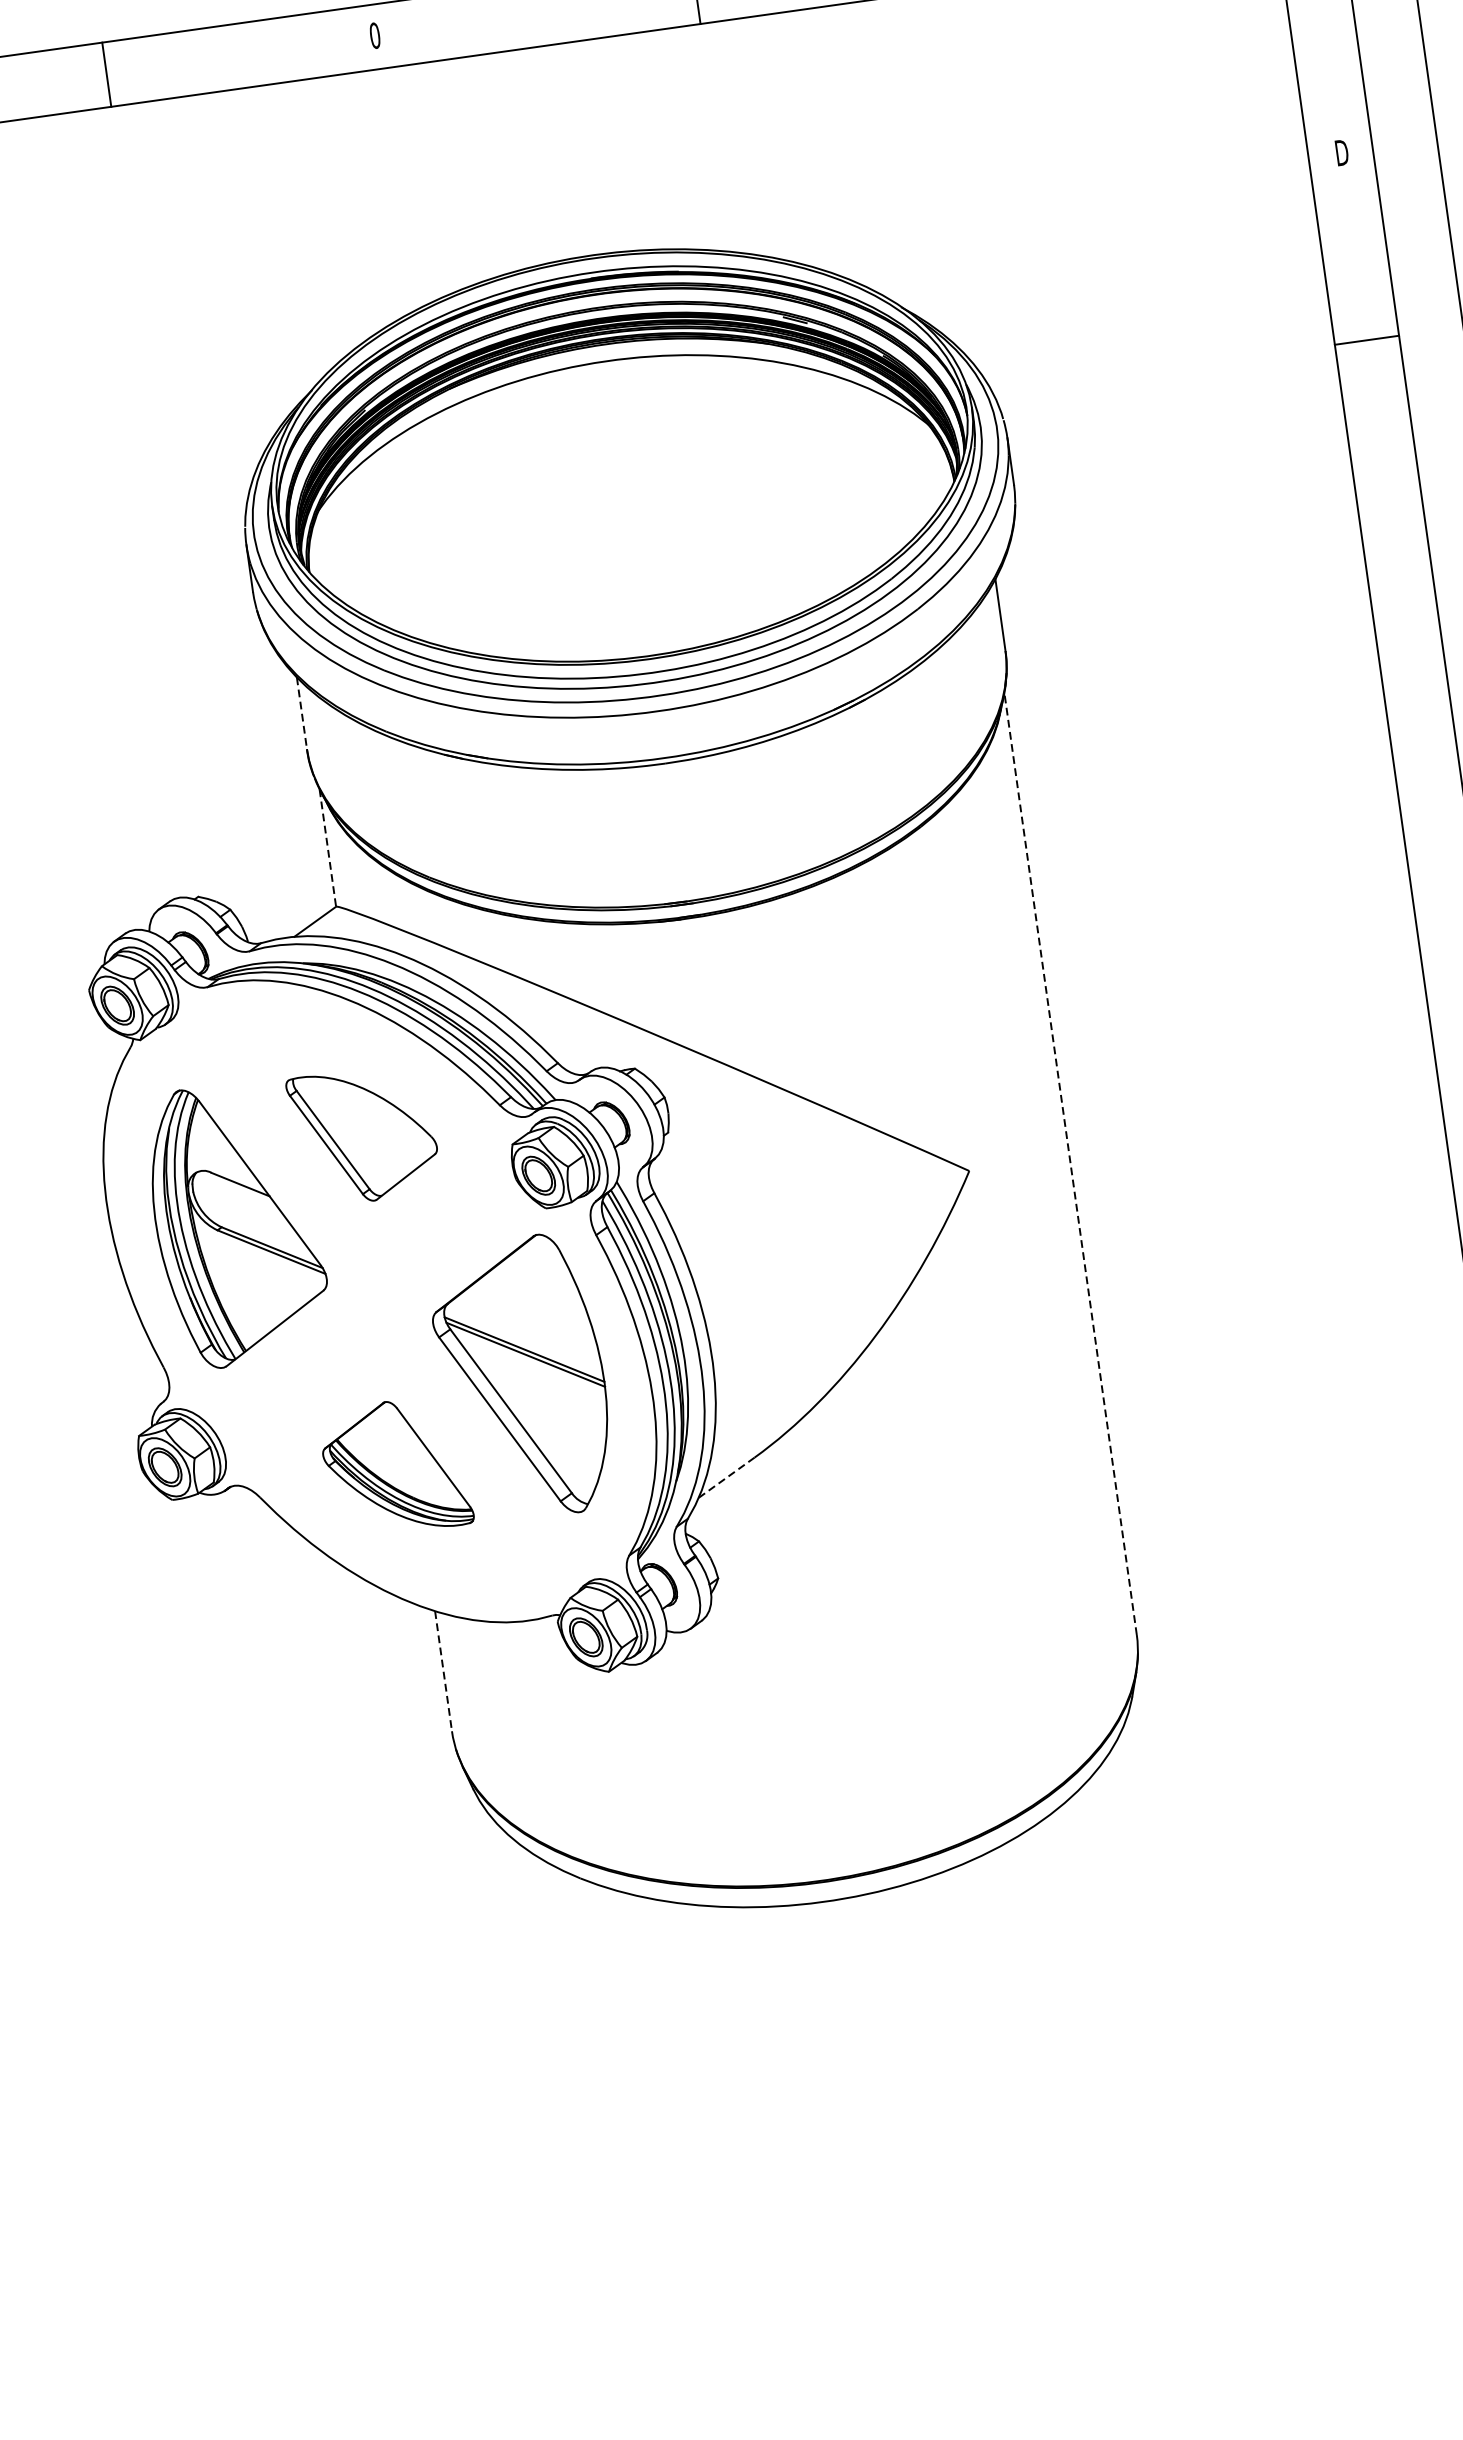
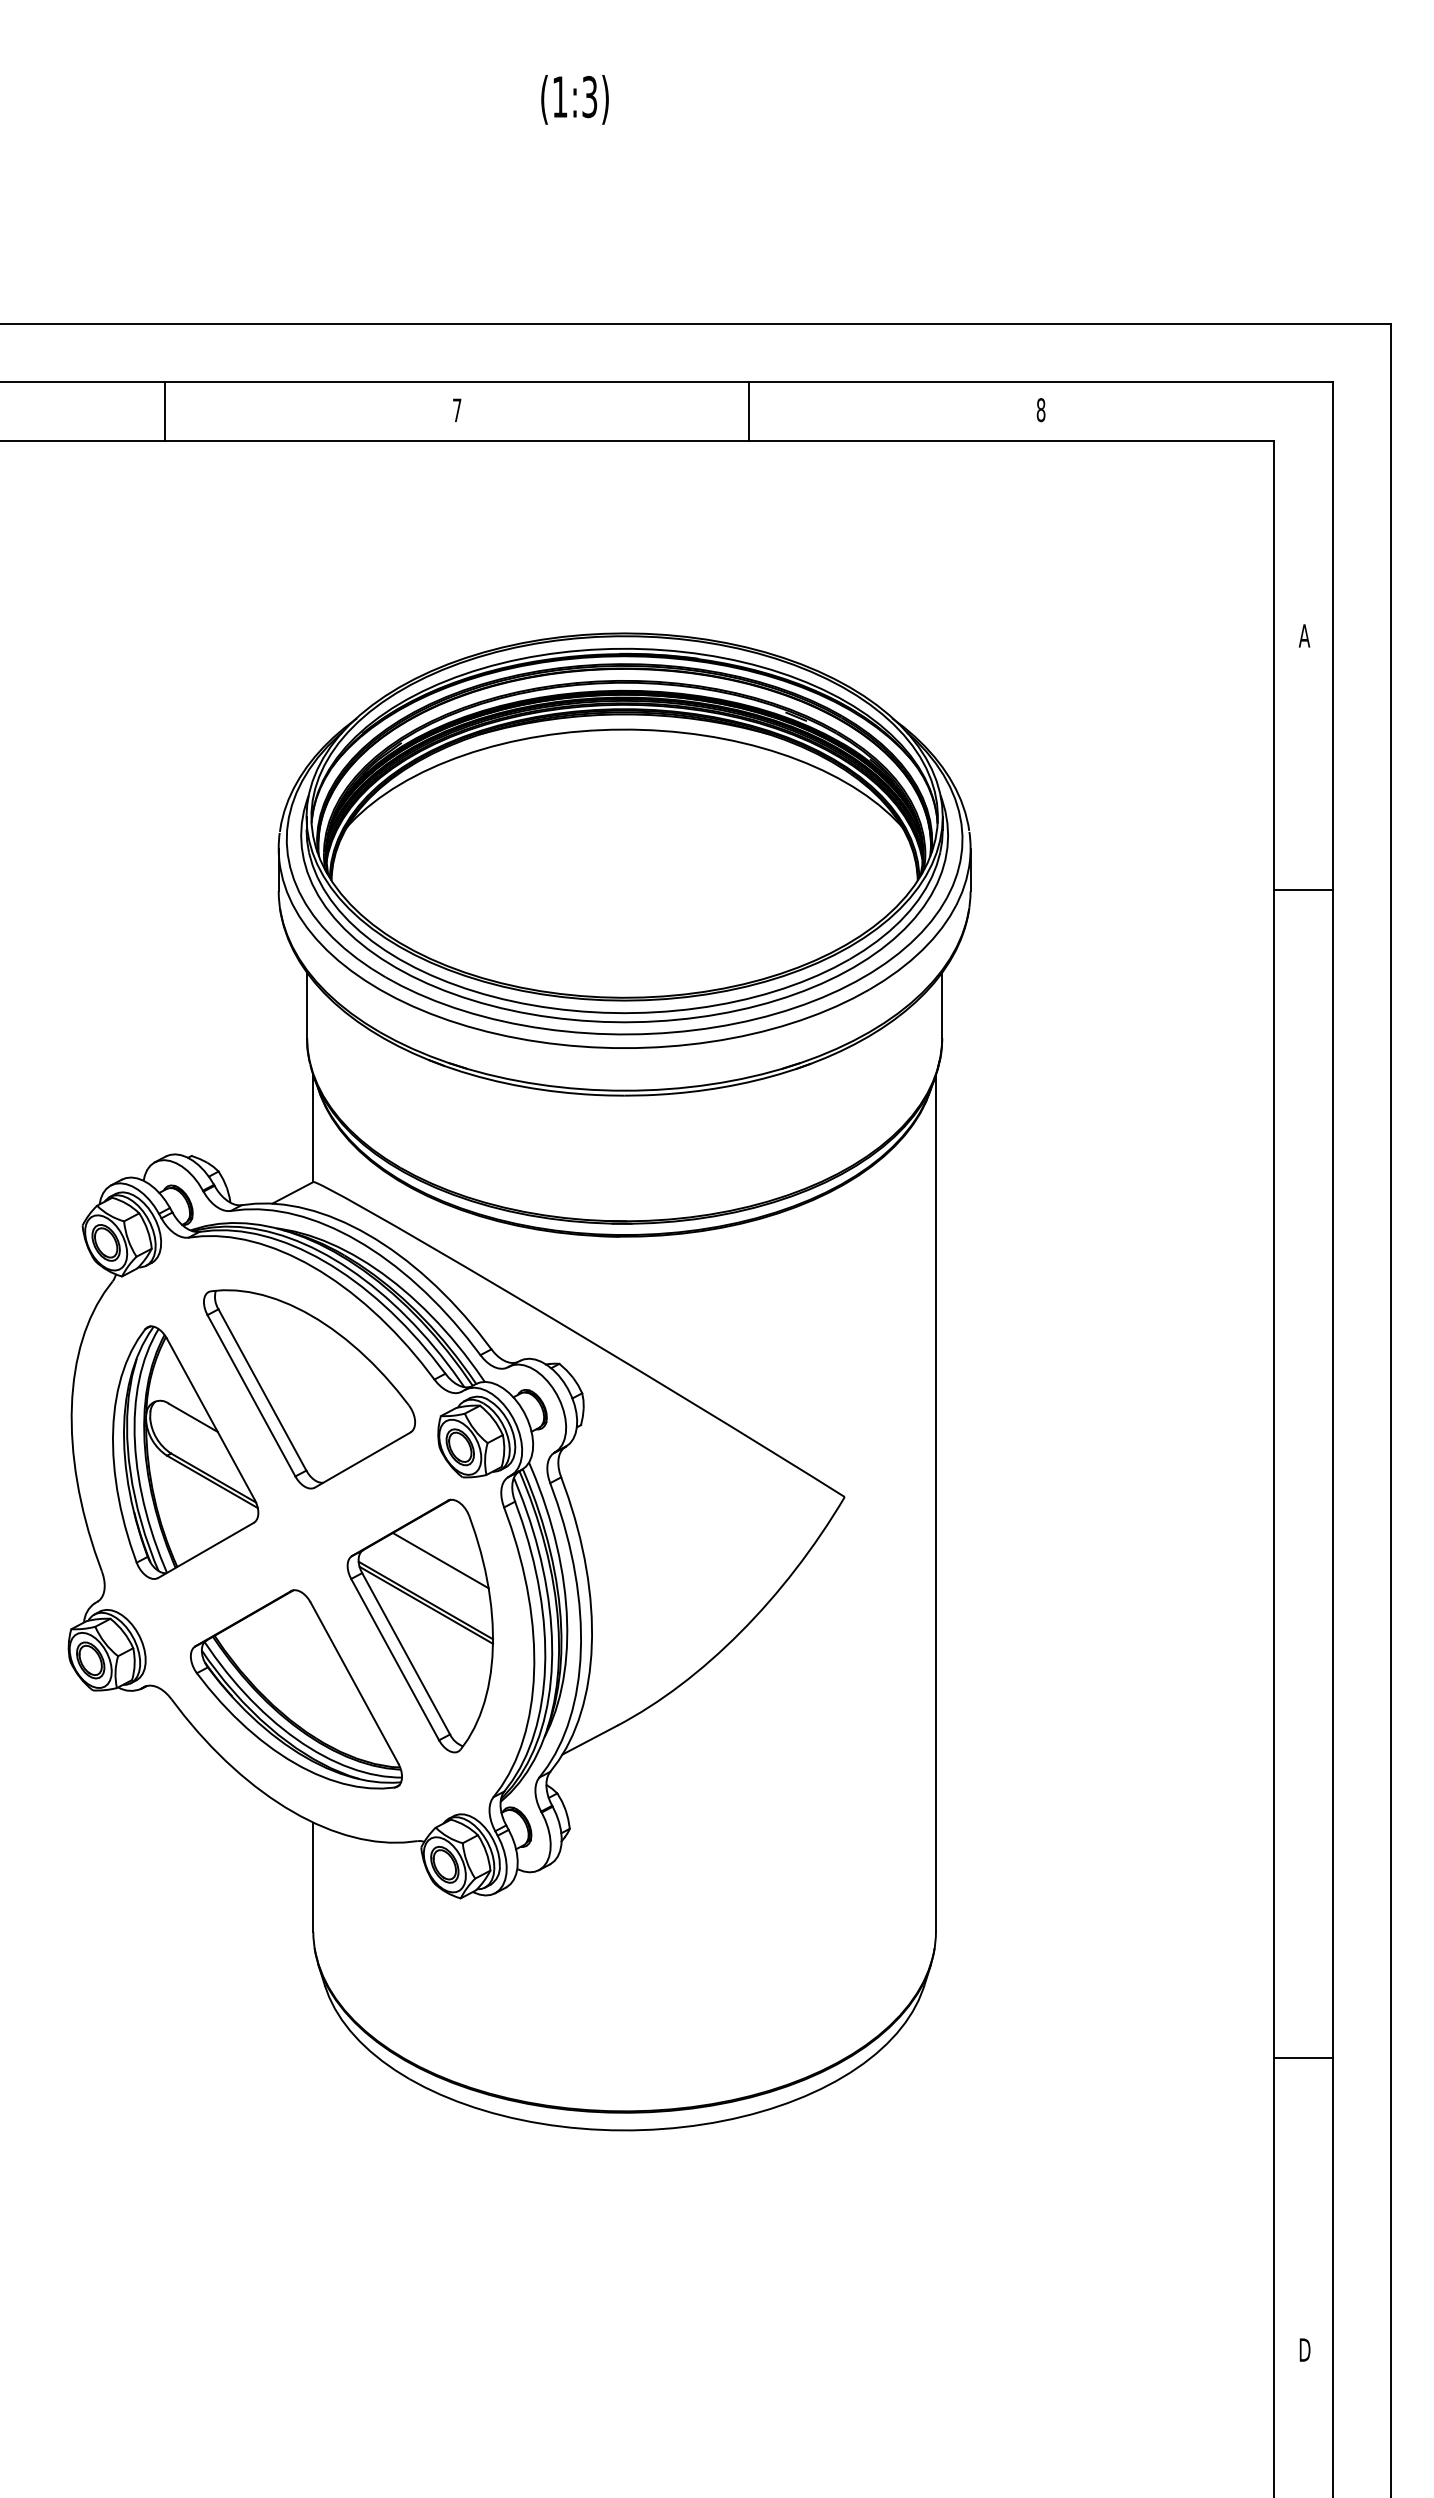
text: (374, 35) -> (456, 410), 0 -> 7
line: (107, 74) -> (165, 411), moved
text: (1341, 152) -> (1304, 635), D -> A
line: (1367, 340) -> (1303, 890), moved
line: (302, 713) -> (307, 1005), dashed -> solid
line: (328, 848) -> (313, 1129), dashed -> solid
part: (363, 1135) -> (309, 1389), size x1.67
line: (1070, 1164) -> (935, 1503), dashed -> solid
line: (534, 1303) -> (440, 1560), added
part: (396, 1467) -> (296, 1689), size x1.67
line: (727, 1478) -> (590, 1740), dashed -> solid
line: (443, 1671) -> (313, 1877), dashed -> solid

